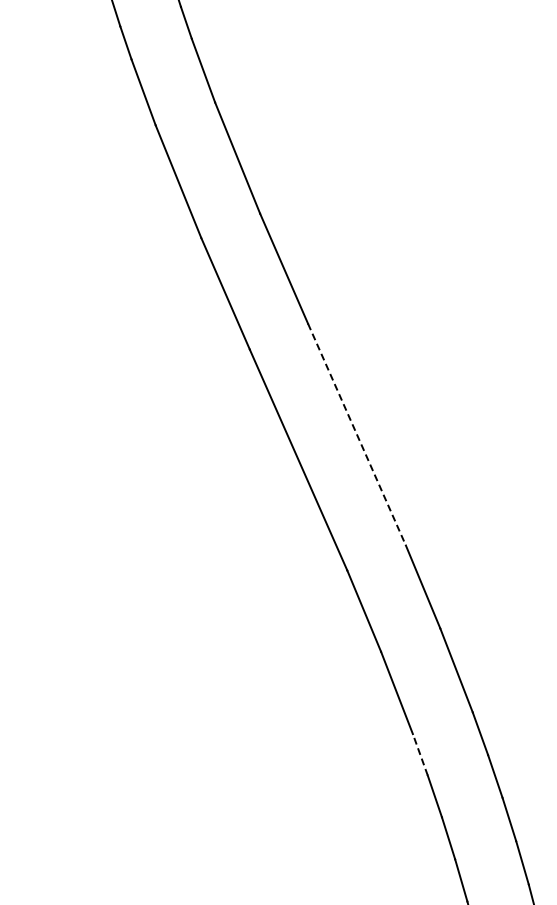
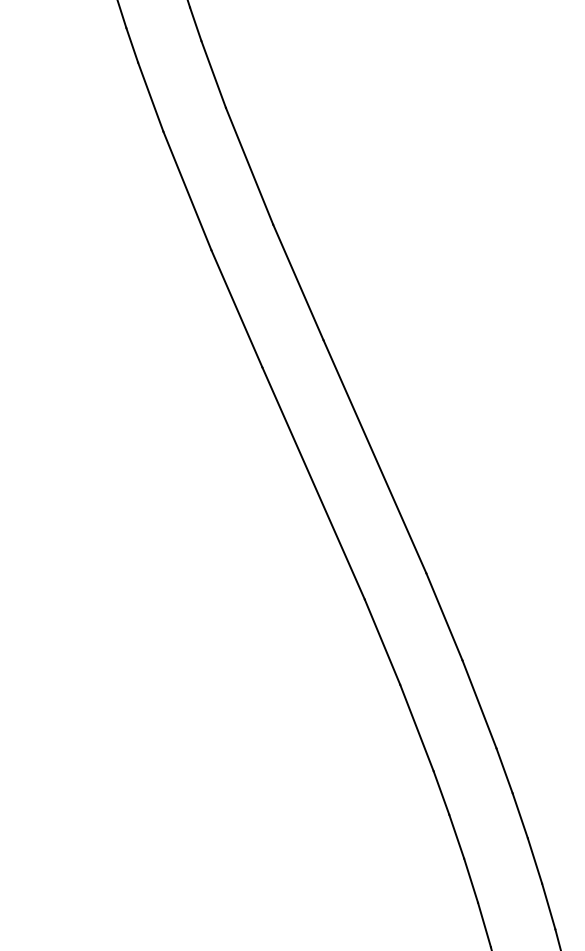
line: (357, 435) -> (375, 457), dashed -> solid
line: (420, 754) -> (441, 792), dashed -> solid

